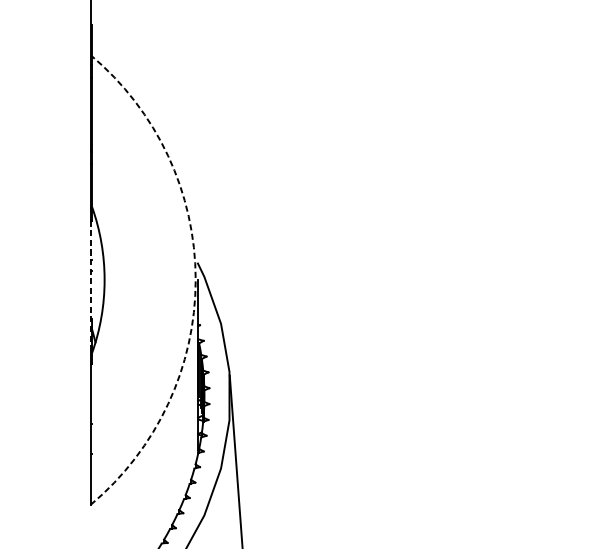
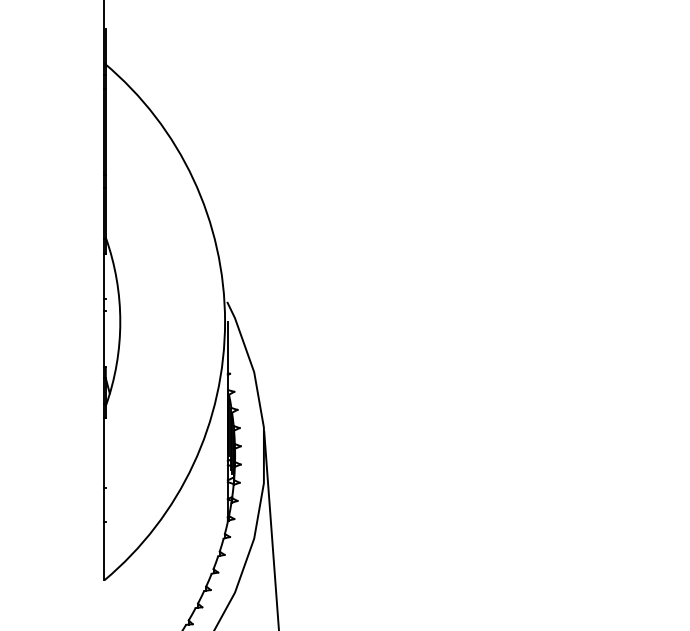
arc: (196, 279) -> (225, 321), dashed -> solid
line: (90, 285) -> (104, 328), dashed -> solid

